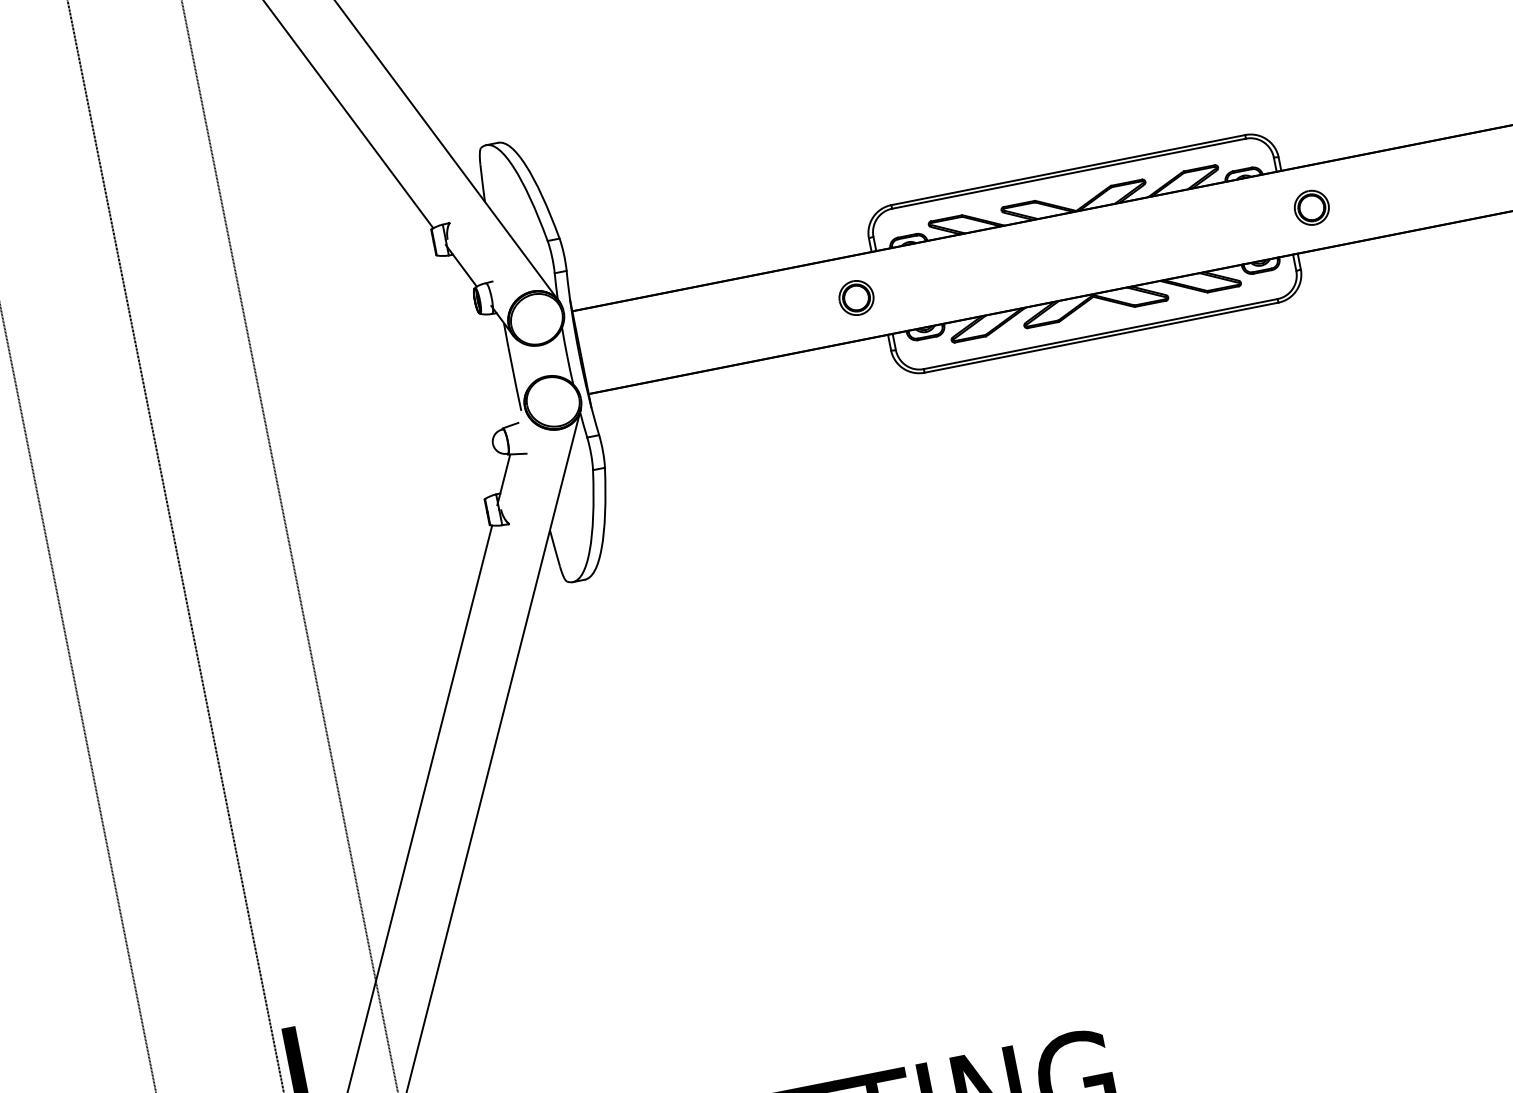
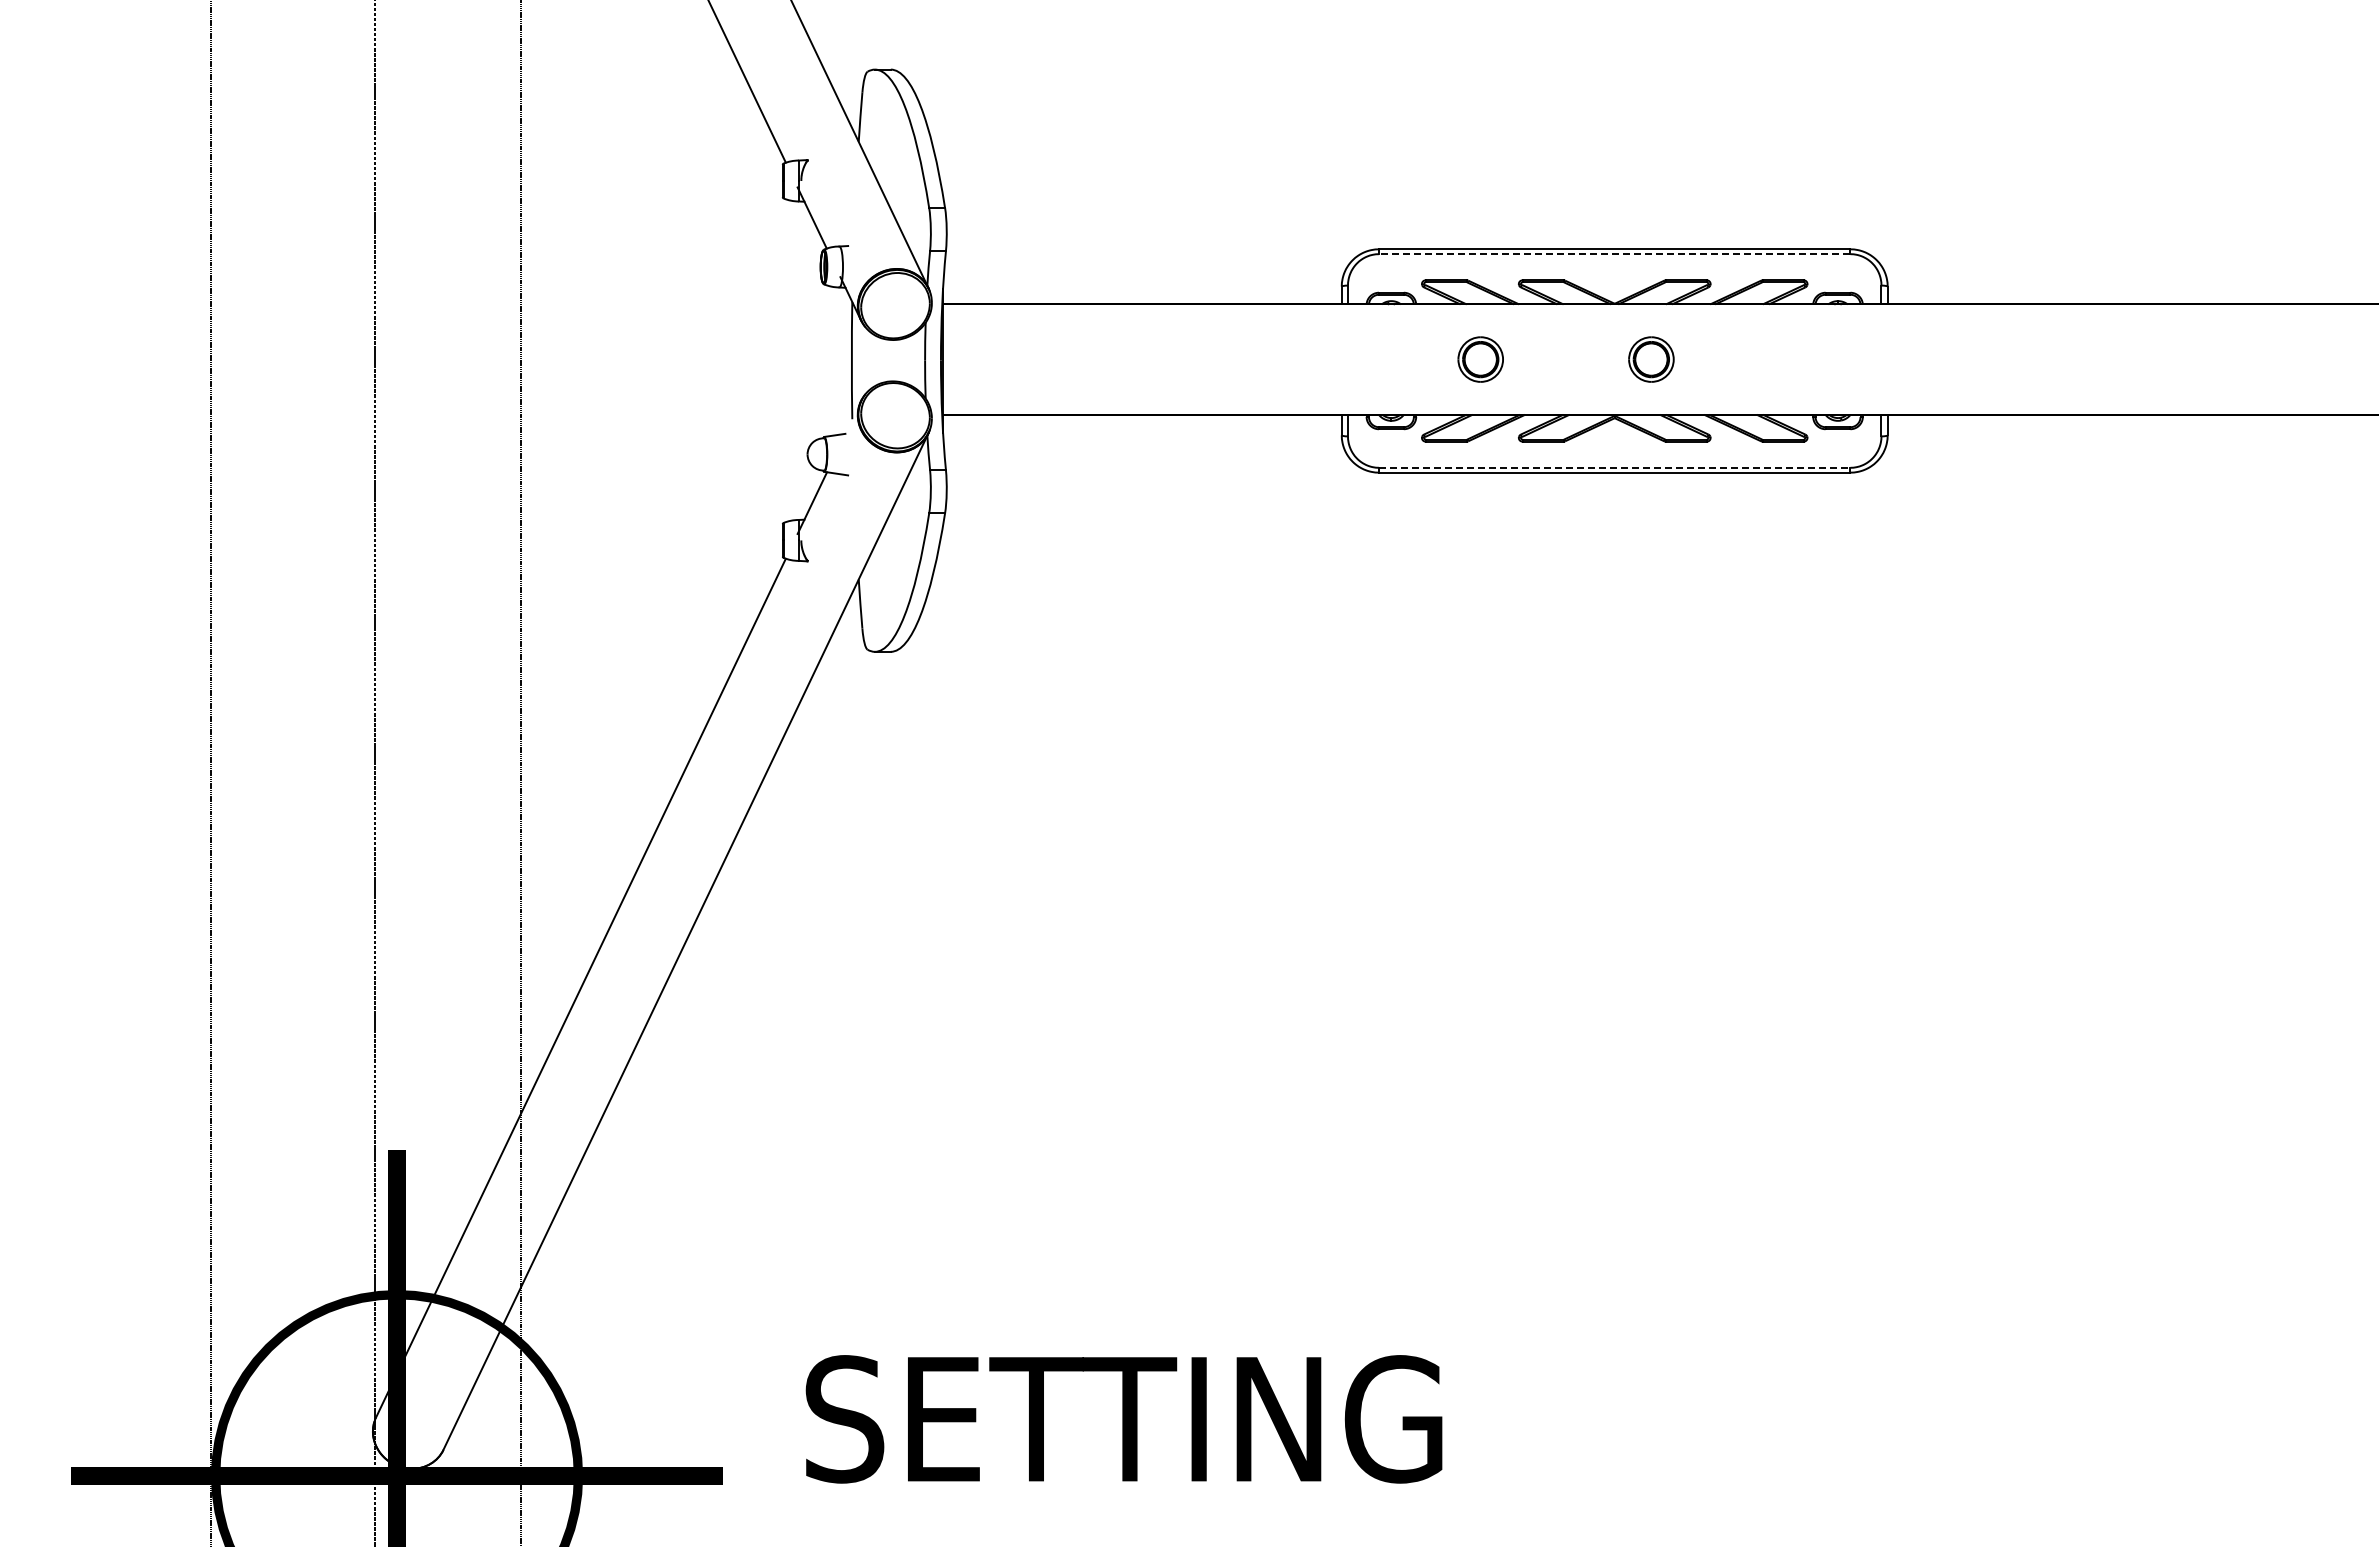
line: (1068, 174) -> (1614, 254), solid -> dashed
part: (1311, 207) -> (1651, 359), moved
part: (856, 298) -> (1480, 359), moved
line: (1100, 333) -> (1614, 467), solid -> dashed

